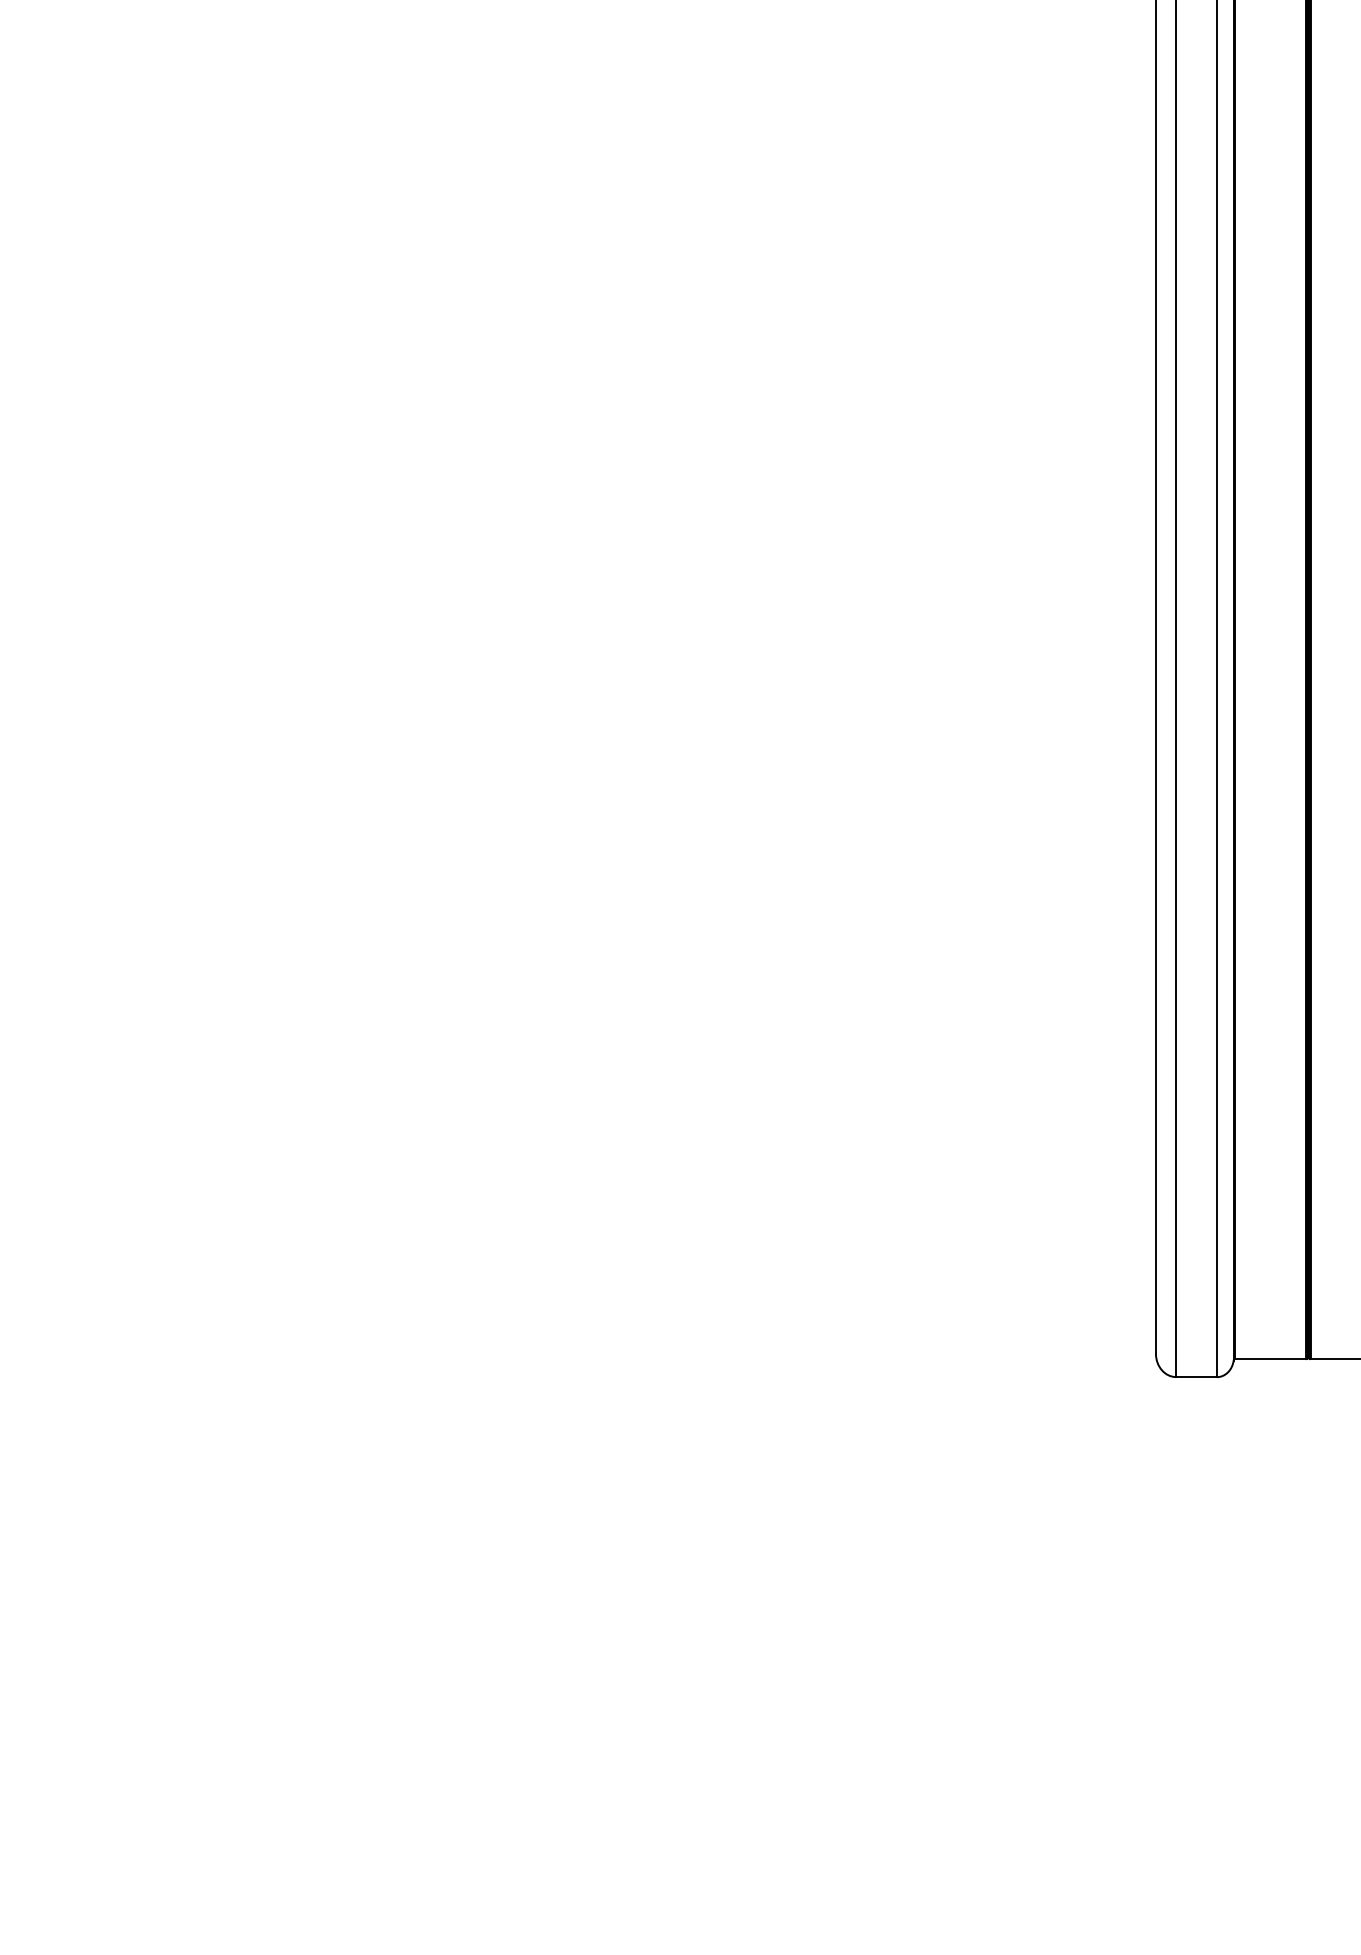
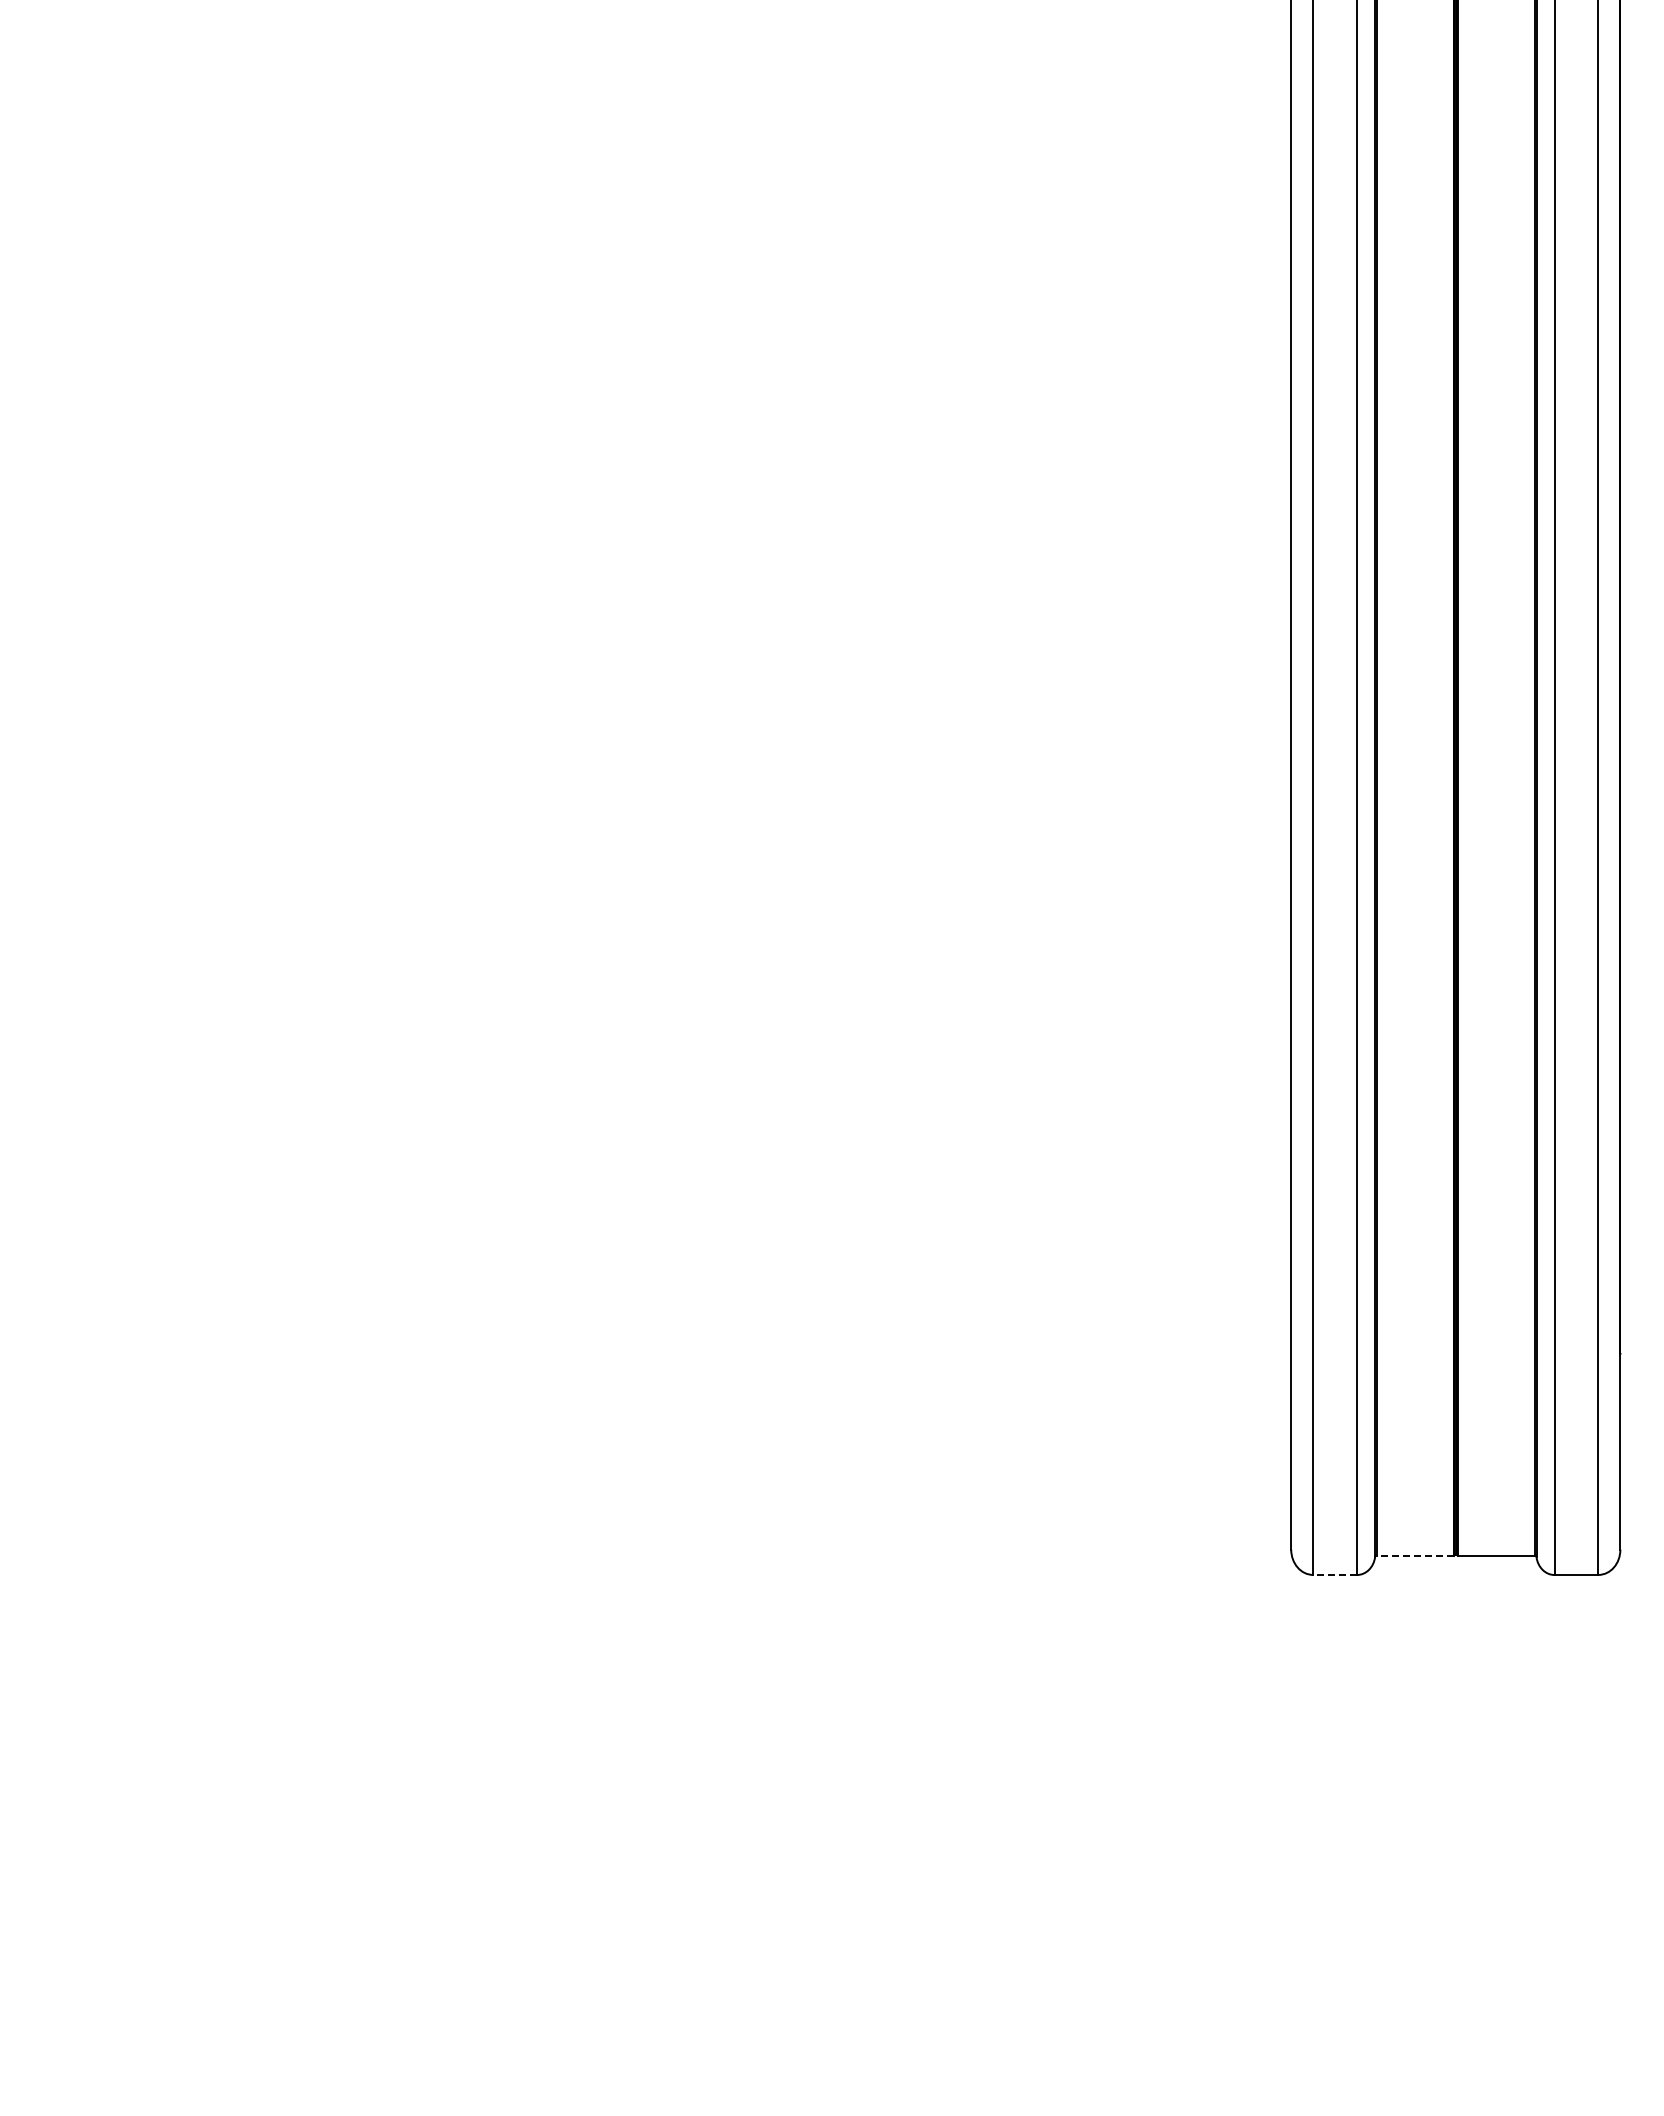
line: (1271, 1359) -> (1415, 1555), solid -> dashed
line: (1196, 1377) -> (1335, 1575), solid -> dashed

